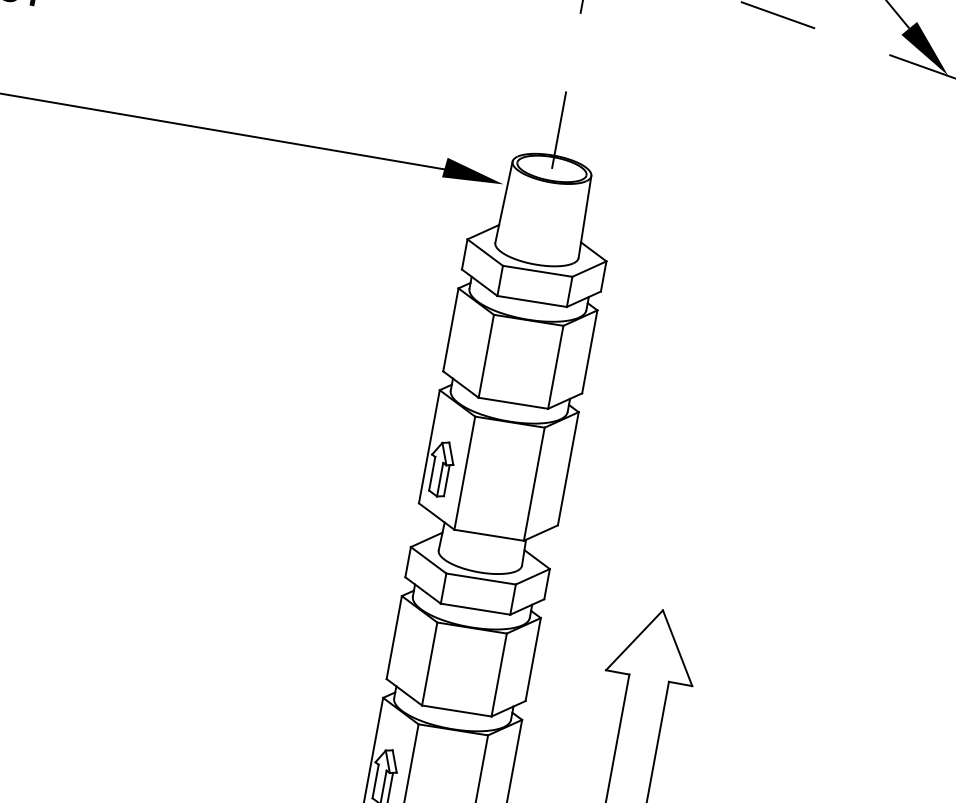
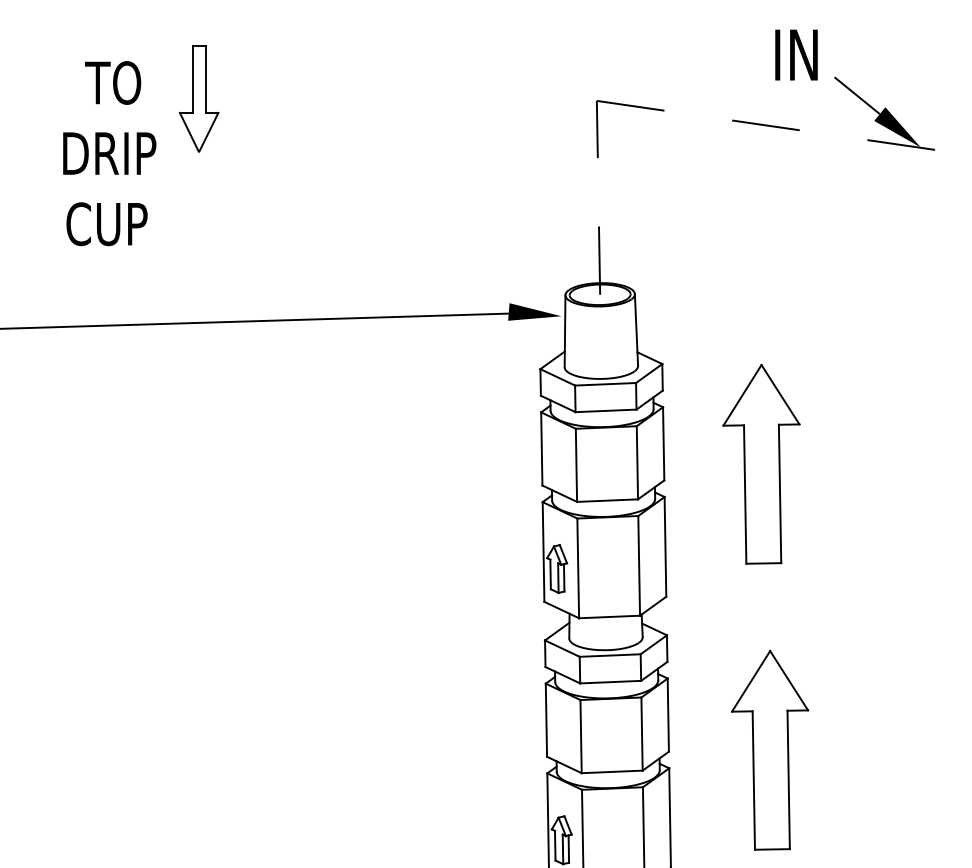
part: (695, 396) -> (761, 463), added

